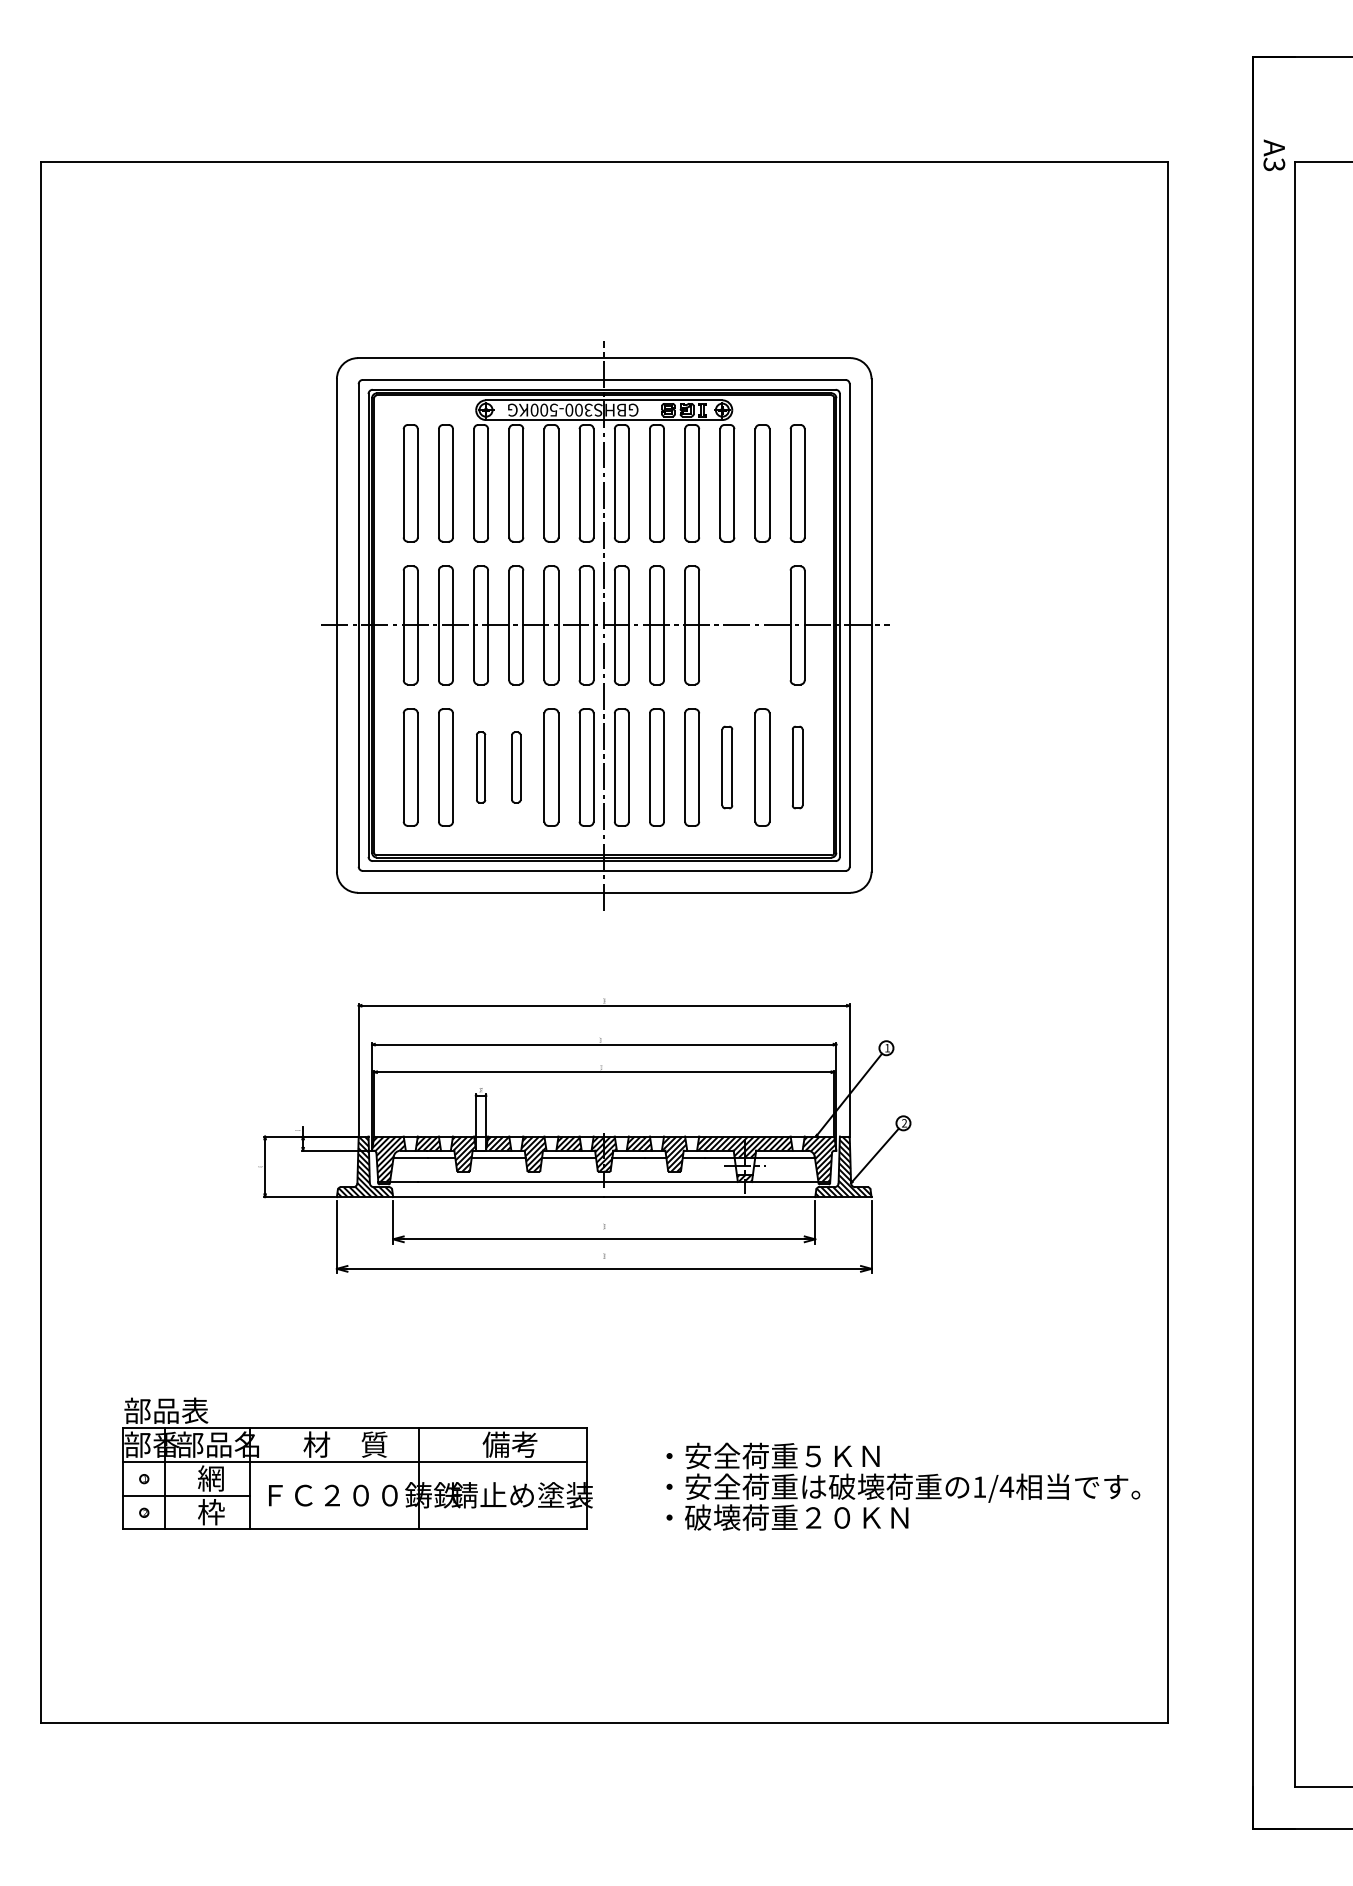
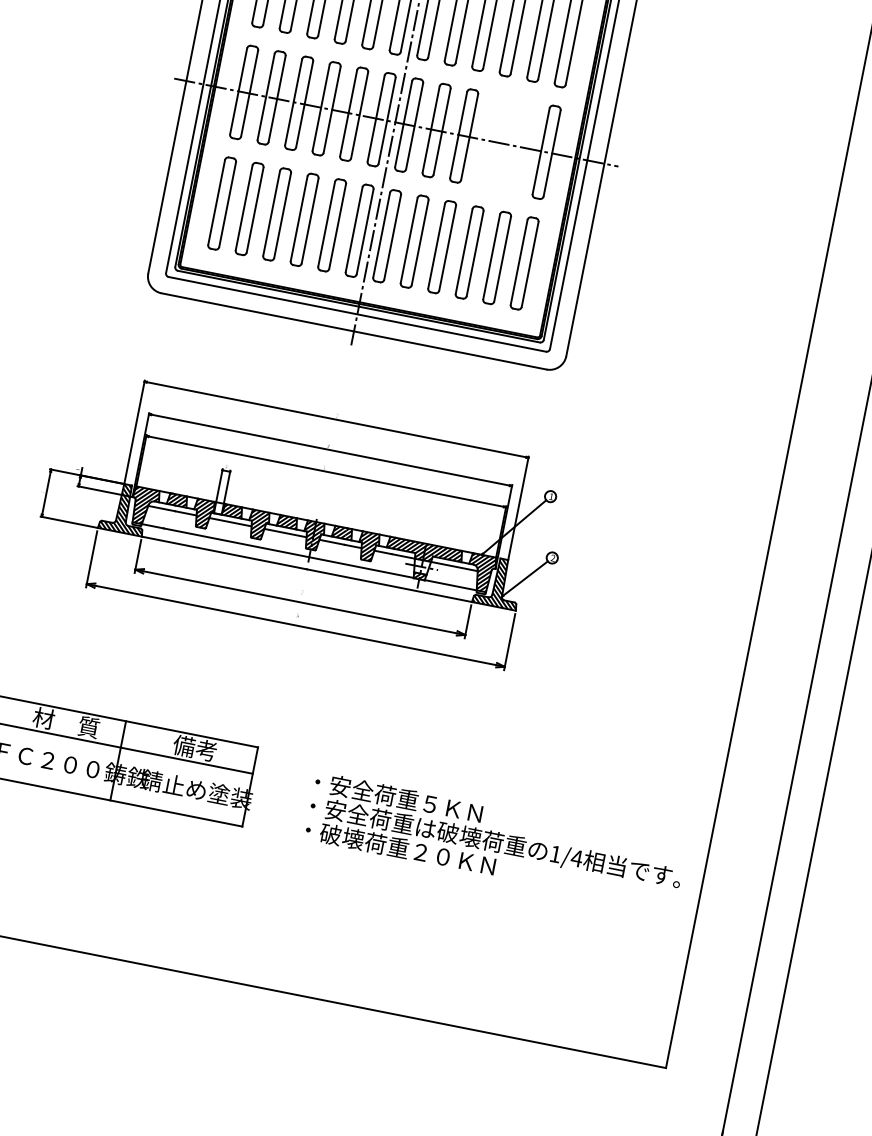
part: (480, 767) -> (276, 214), size x1.67
part: (516, 767) -> (304, 219), size x1.67
part: (727, 767) -> (469, 252), size x1.43
part: (797, 767) -> (524, 263), size x1.43

